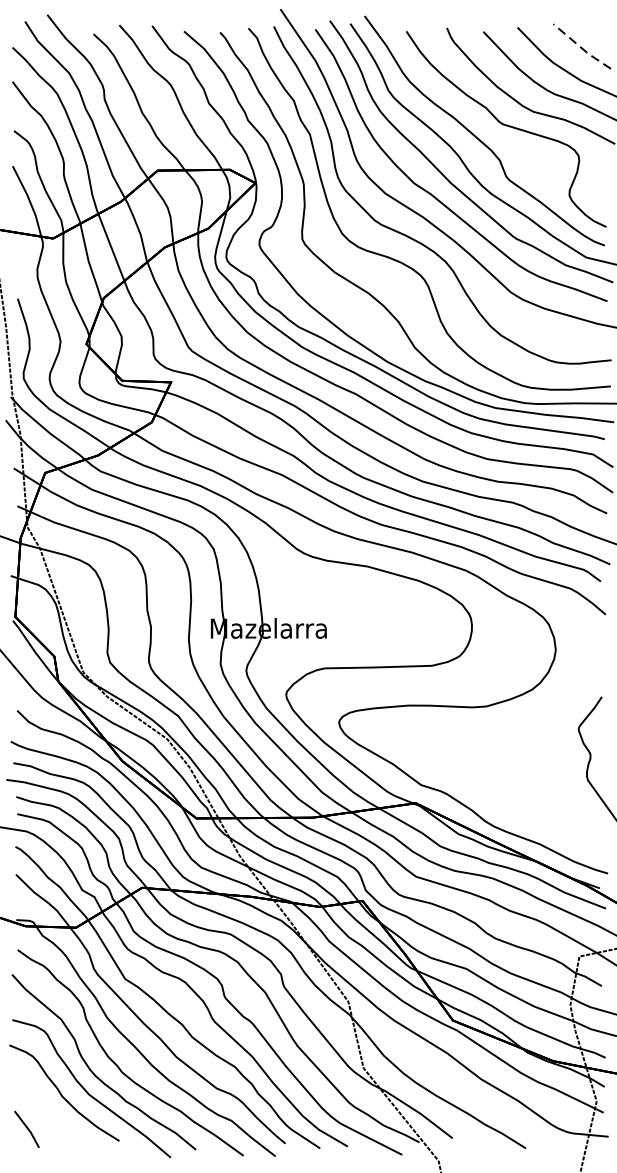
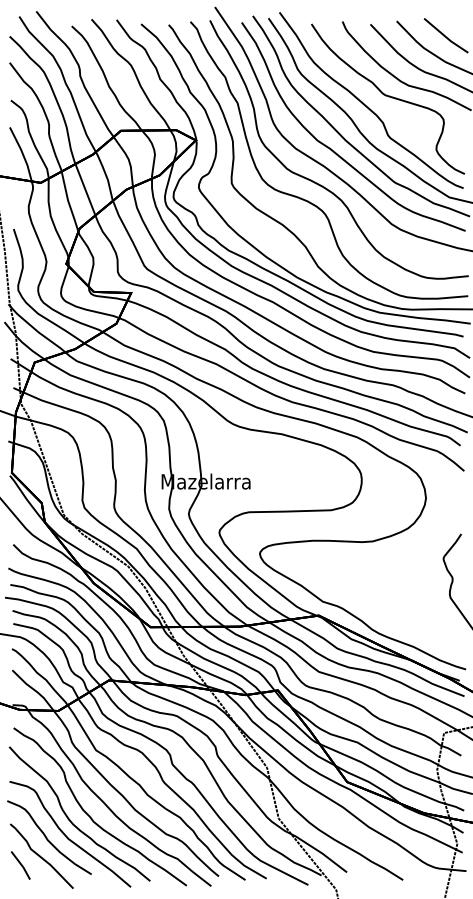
line: (581, 47) -> (445, 36), dashed -> solid
curve: (52, 1116) -> (40, 855), added

